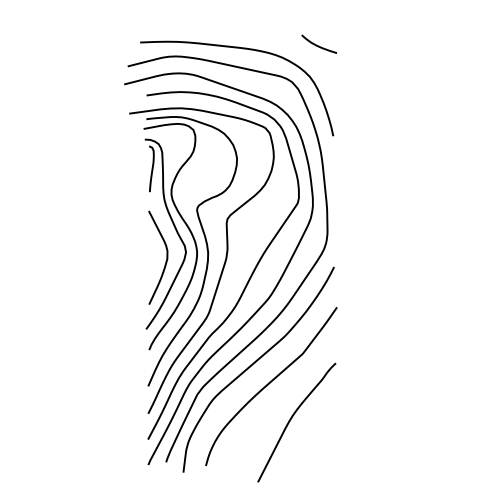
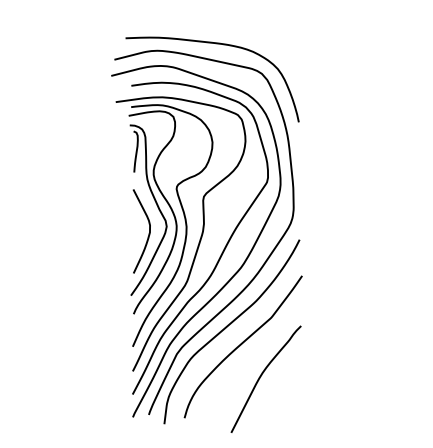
curve: (318, 44) -> (285, 40), removed

